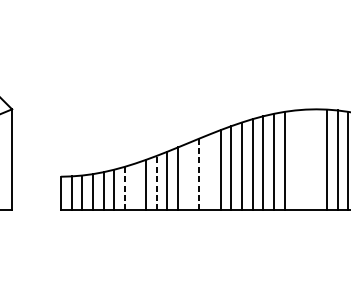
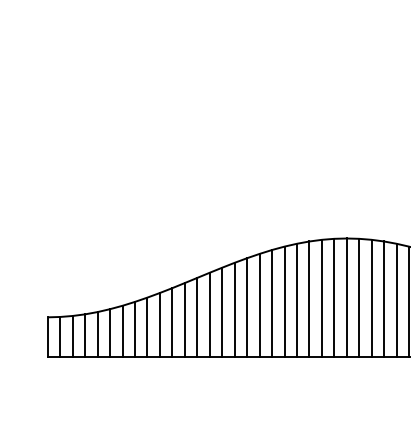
line: (294, 159) -> (321, 297), added
line: (305, 159) -> (334, 297), added
line: (316, 159) -> (346, 297), added
line: (210, 171) -> (222, 311), added
line: (199, 174) -> (209, 314), dashed -> solid
line: (188, 176) -> (197, 316), added
line: (156, 182) -> (159, 324), dashed -> solid
line: (135, 186) -> (135, 328), added
line: (124, 187) -> (122, 330), dashed -> solid

